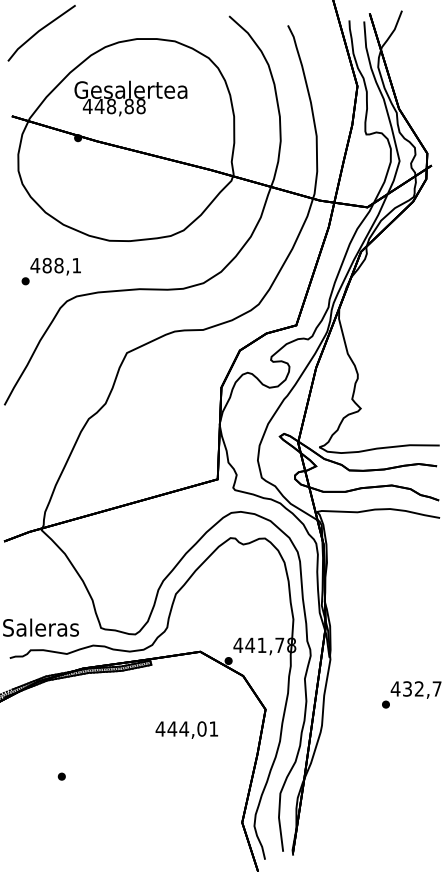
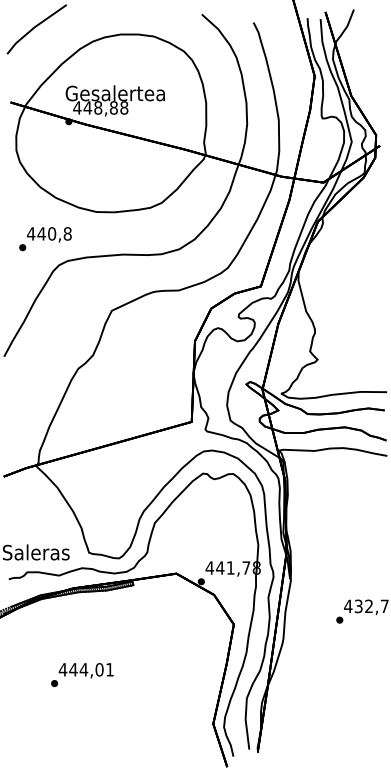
text: (130, 98) -> (114, 100), moved
text: (61, 265) -> (54, 233), 488,1 -> 440,8
text: (186, 729) -> (85, 670), moved

